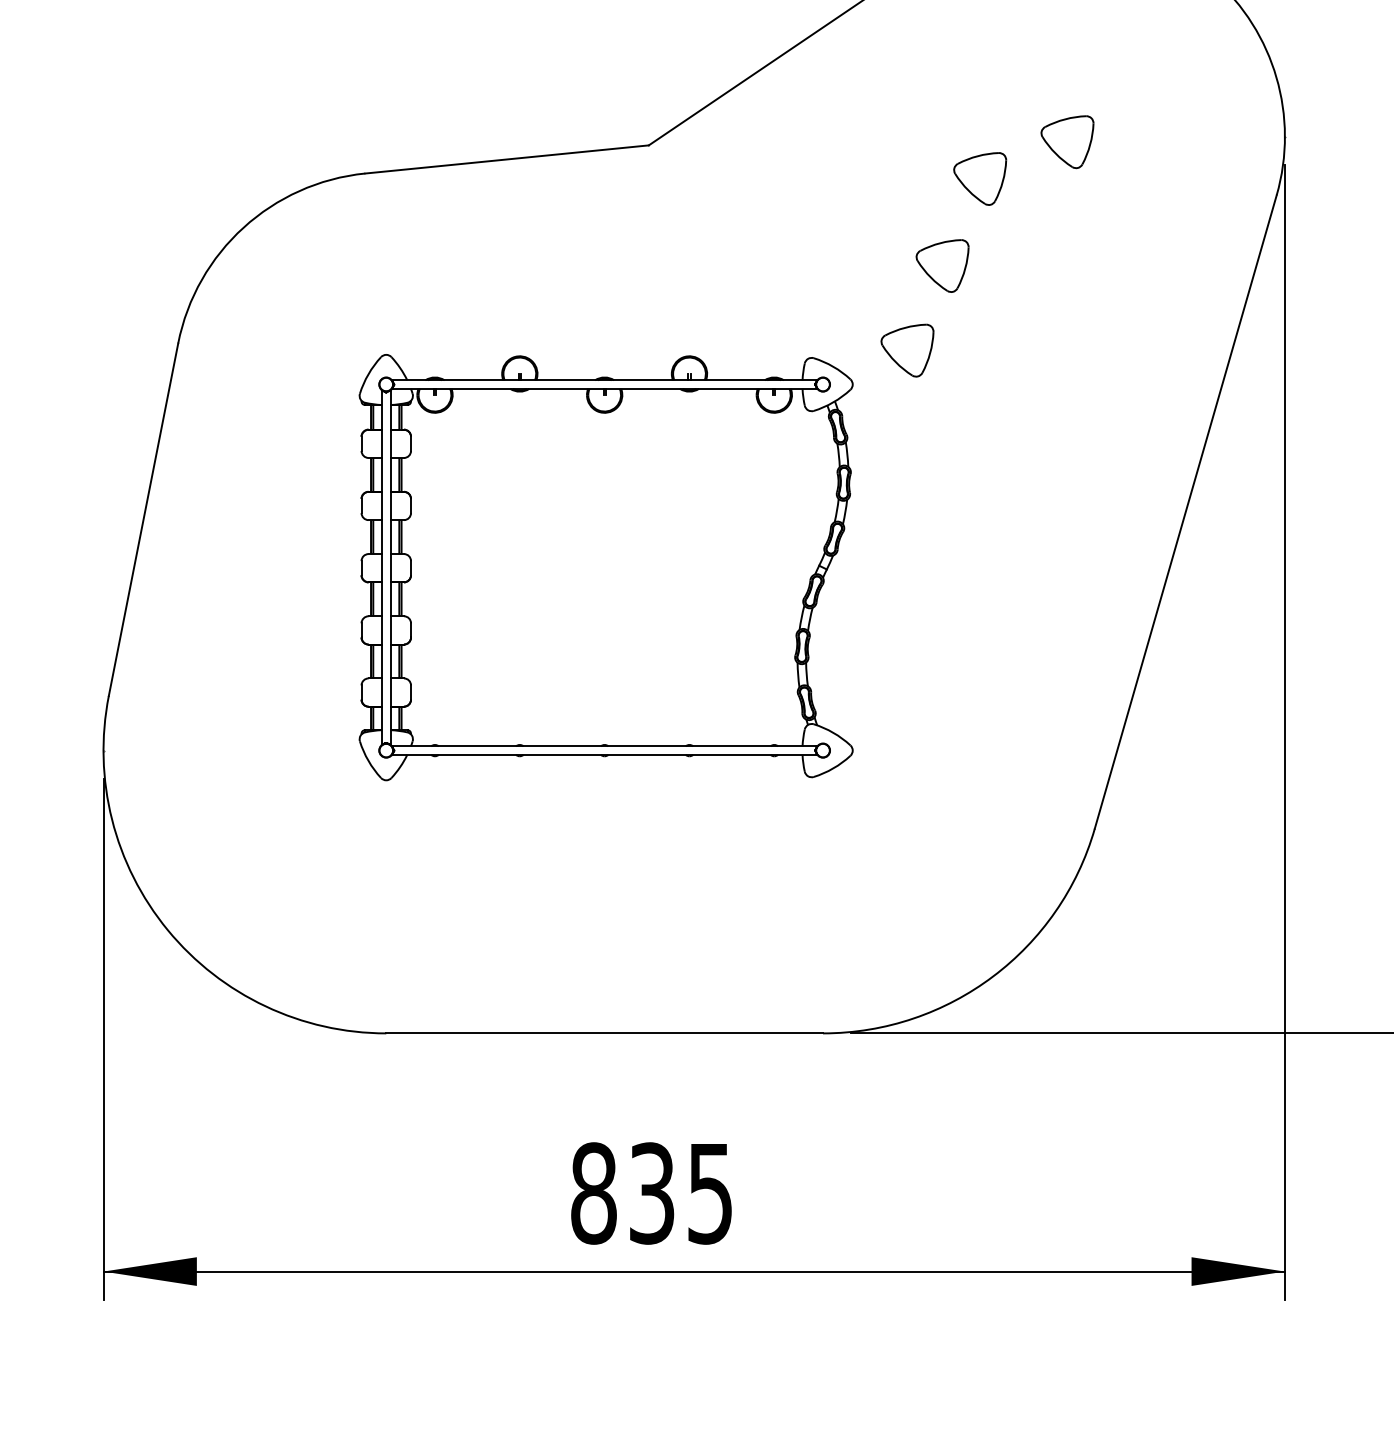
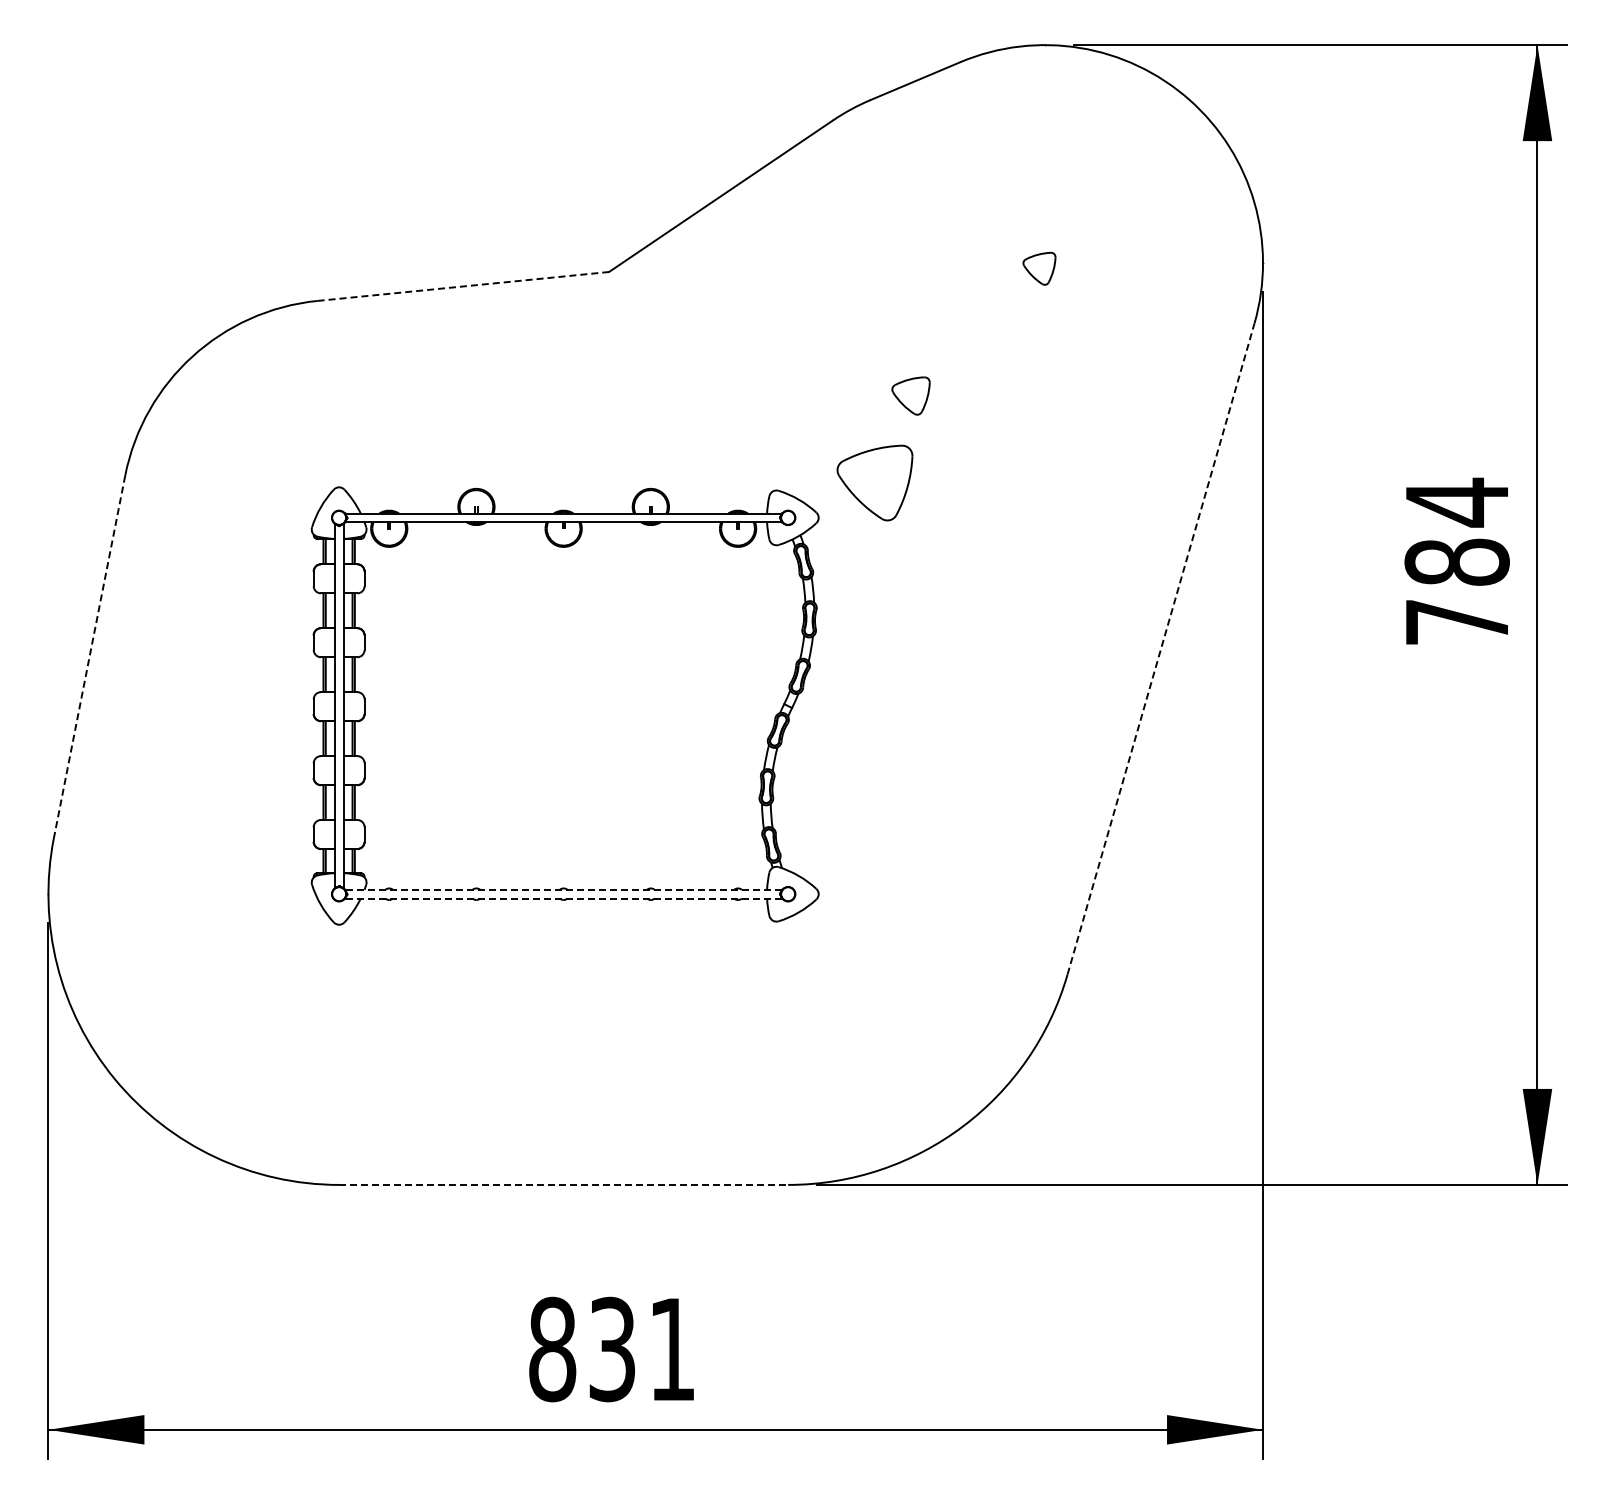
part: (1067, 141) -> (1039, 268), size x0.6
line: (507, 159) -> (463, 286), solid -> dashed
part: (979, 178) -> (949, 306), removed
part: (942, 265) -> (910, 395), size x0.7
part: (907, 350) -> (874, 482), size x1.4
line: (1186, 511) -> (1161, 648), solid -> dashed
line: (143, 519) -> (89, 656), solid -> dashed
line: (604, 746) -> (563, 889), solid -> dashed
line: (605, 754) -> (564, 898), solid -> dashed
line: (605, 1032) -> (564, 1184), solid -> dashed
text: (709, 1194) -> (671, 1350), 835 -> 831

